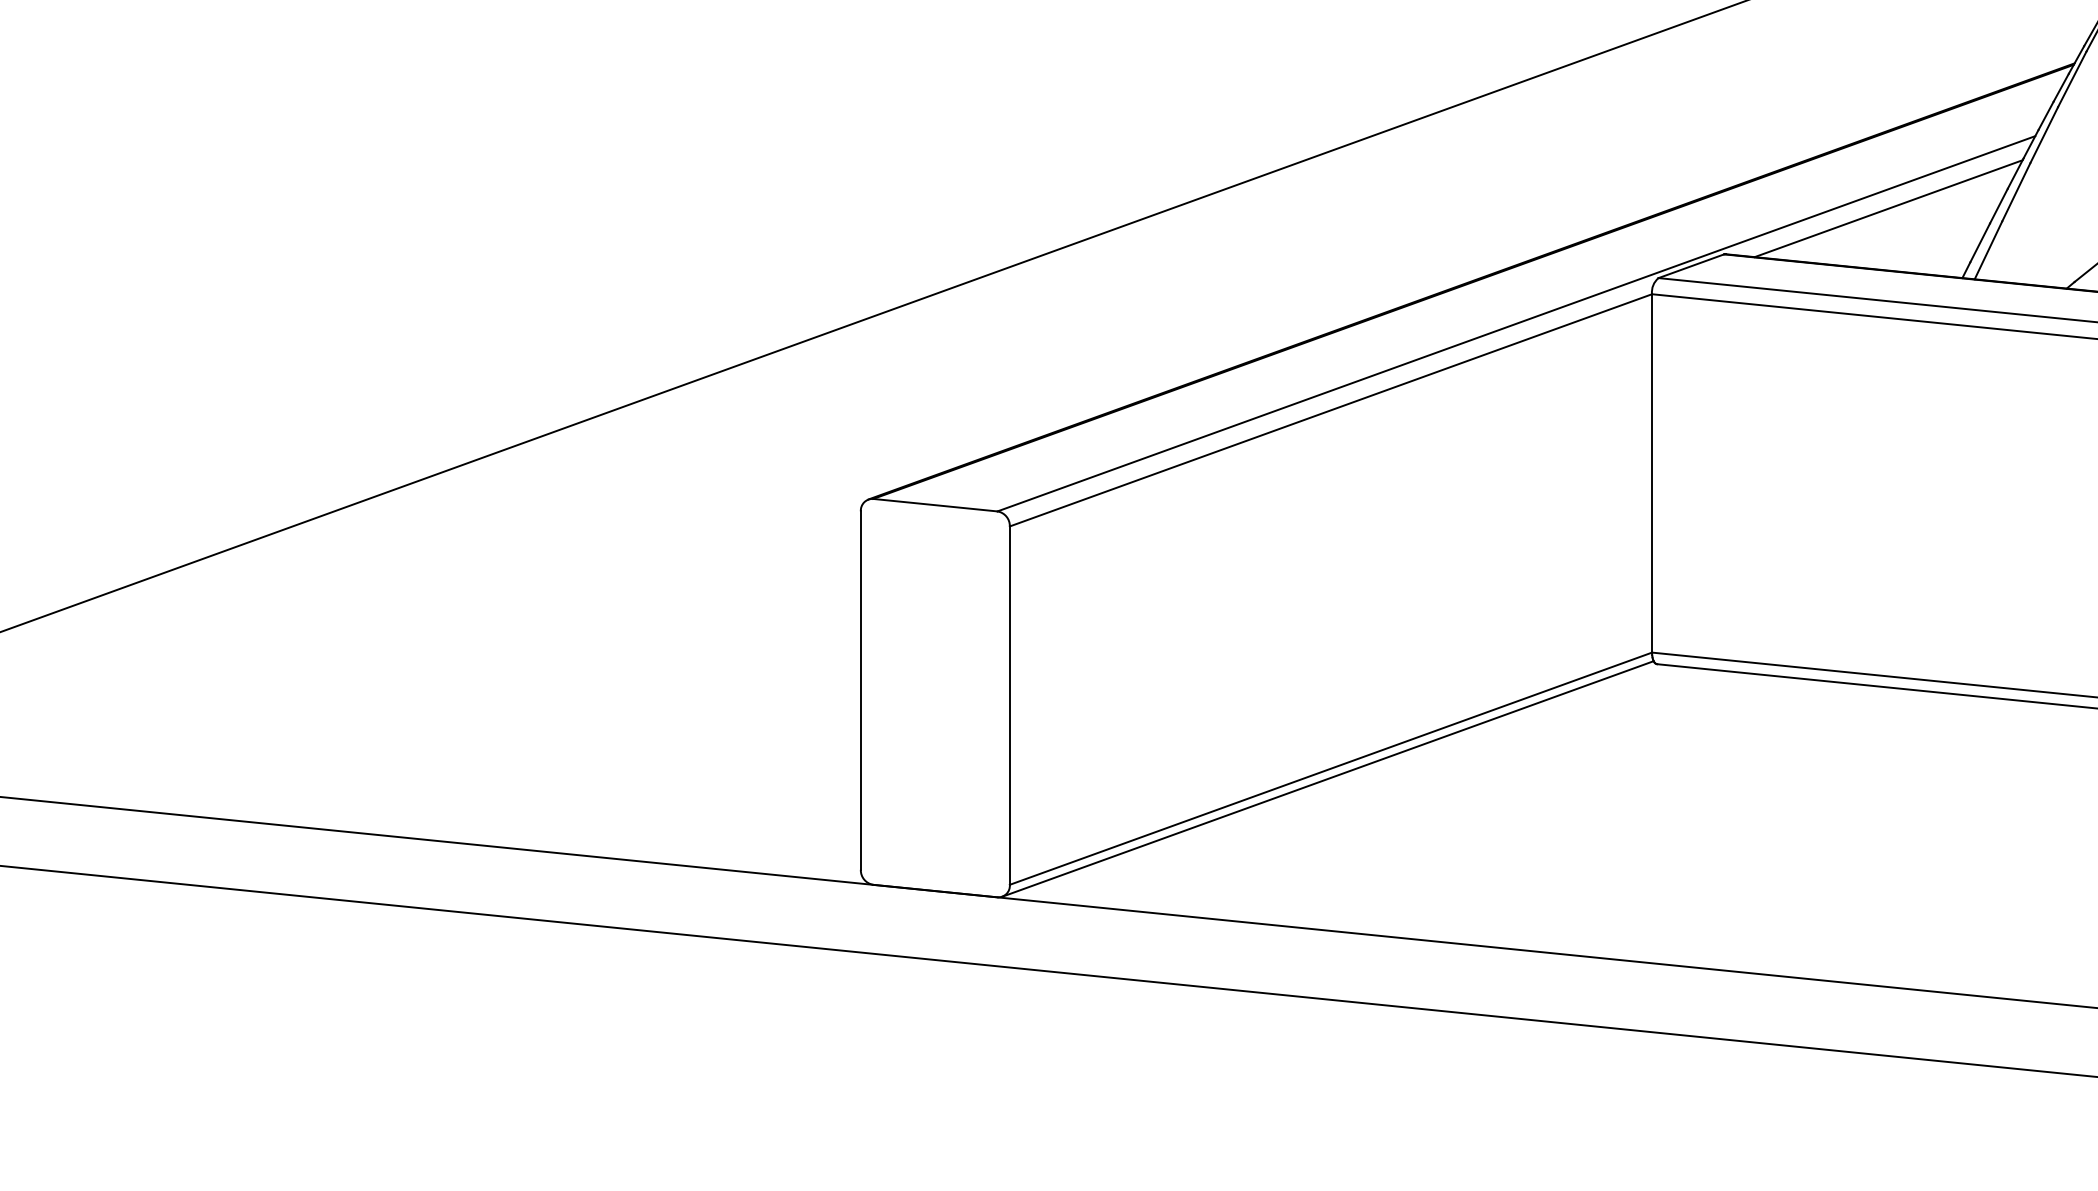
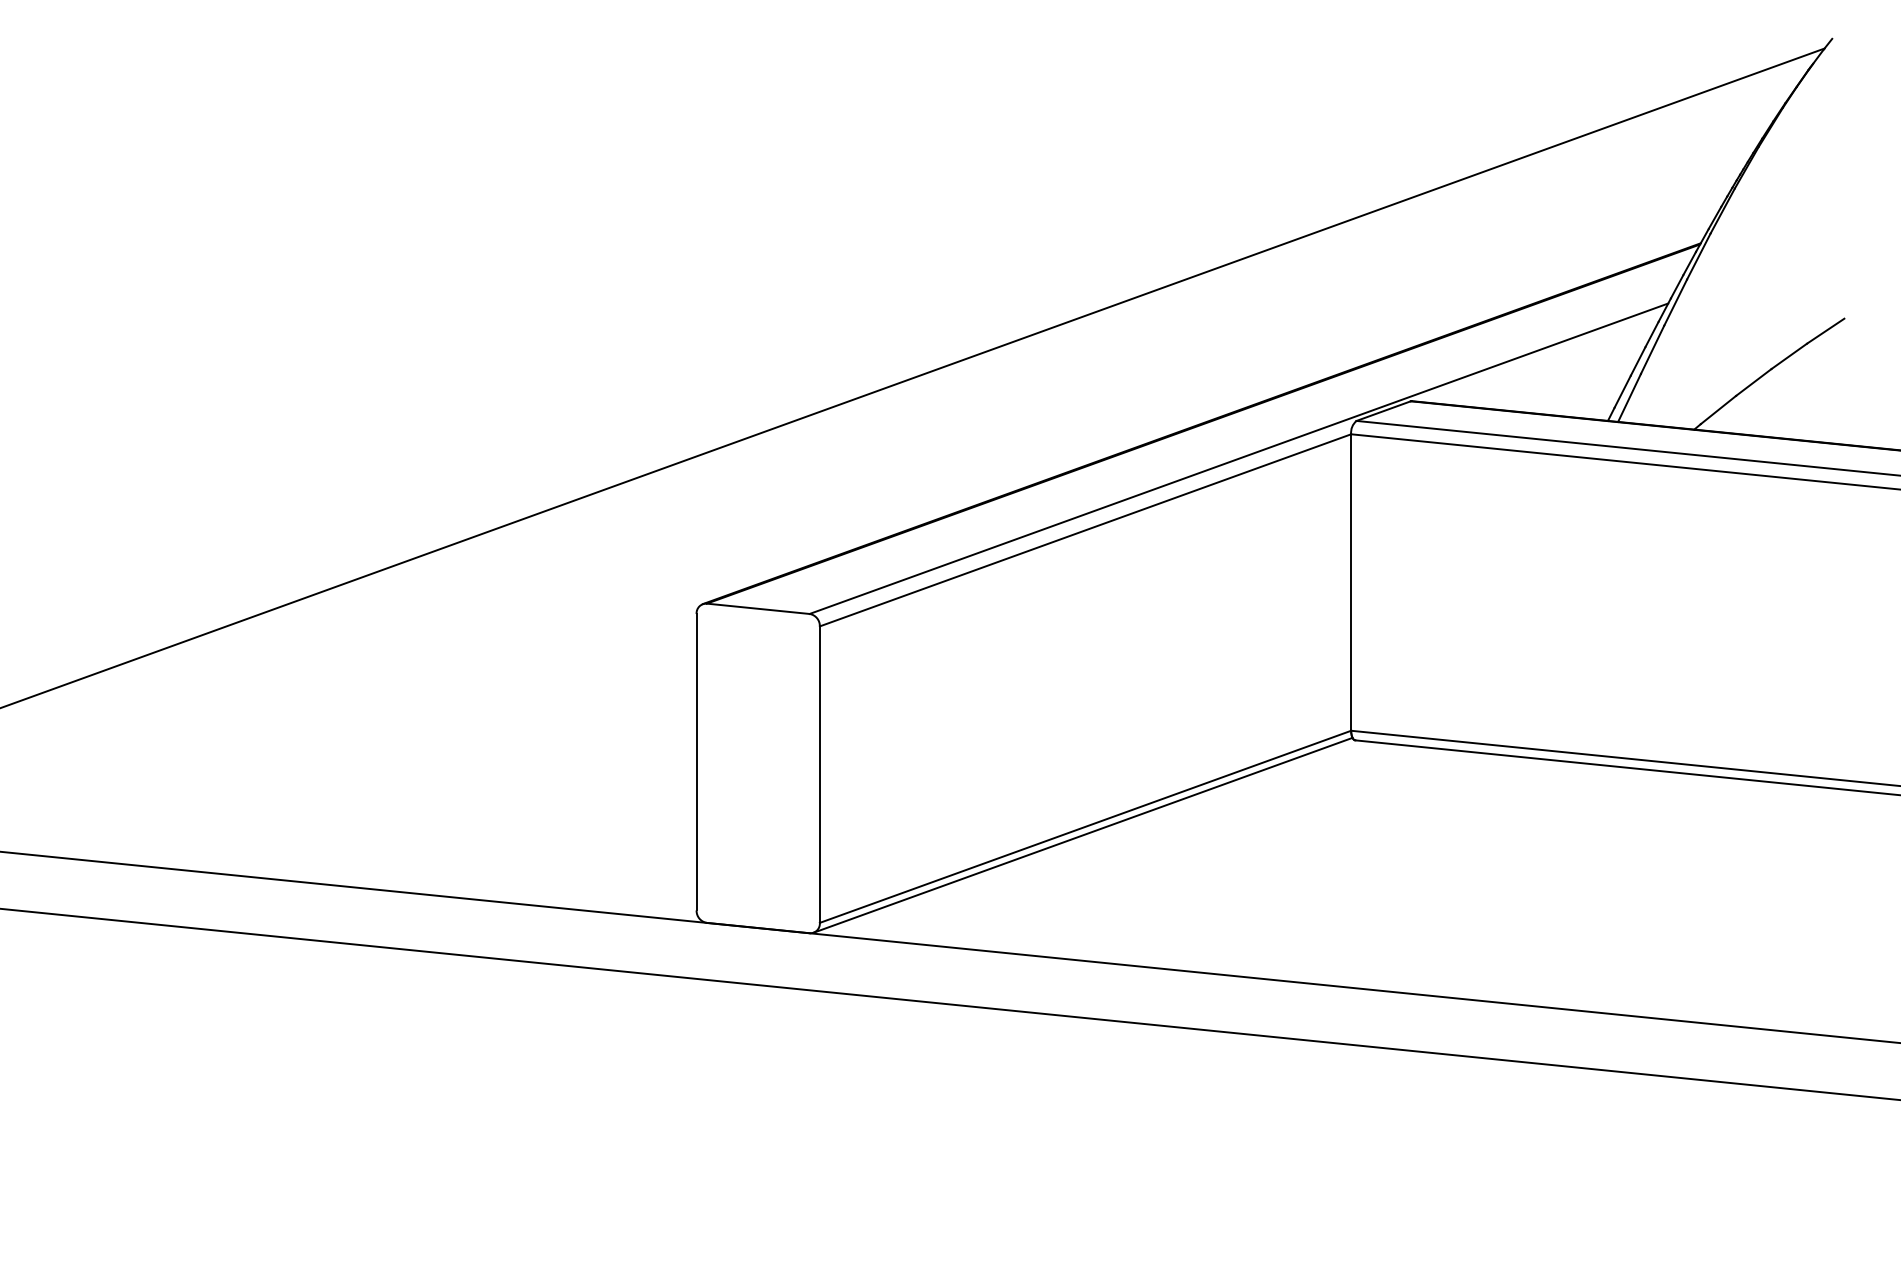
line: (1888, 208) -> (1546, 363), removed

